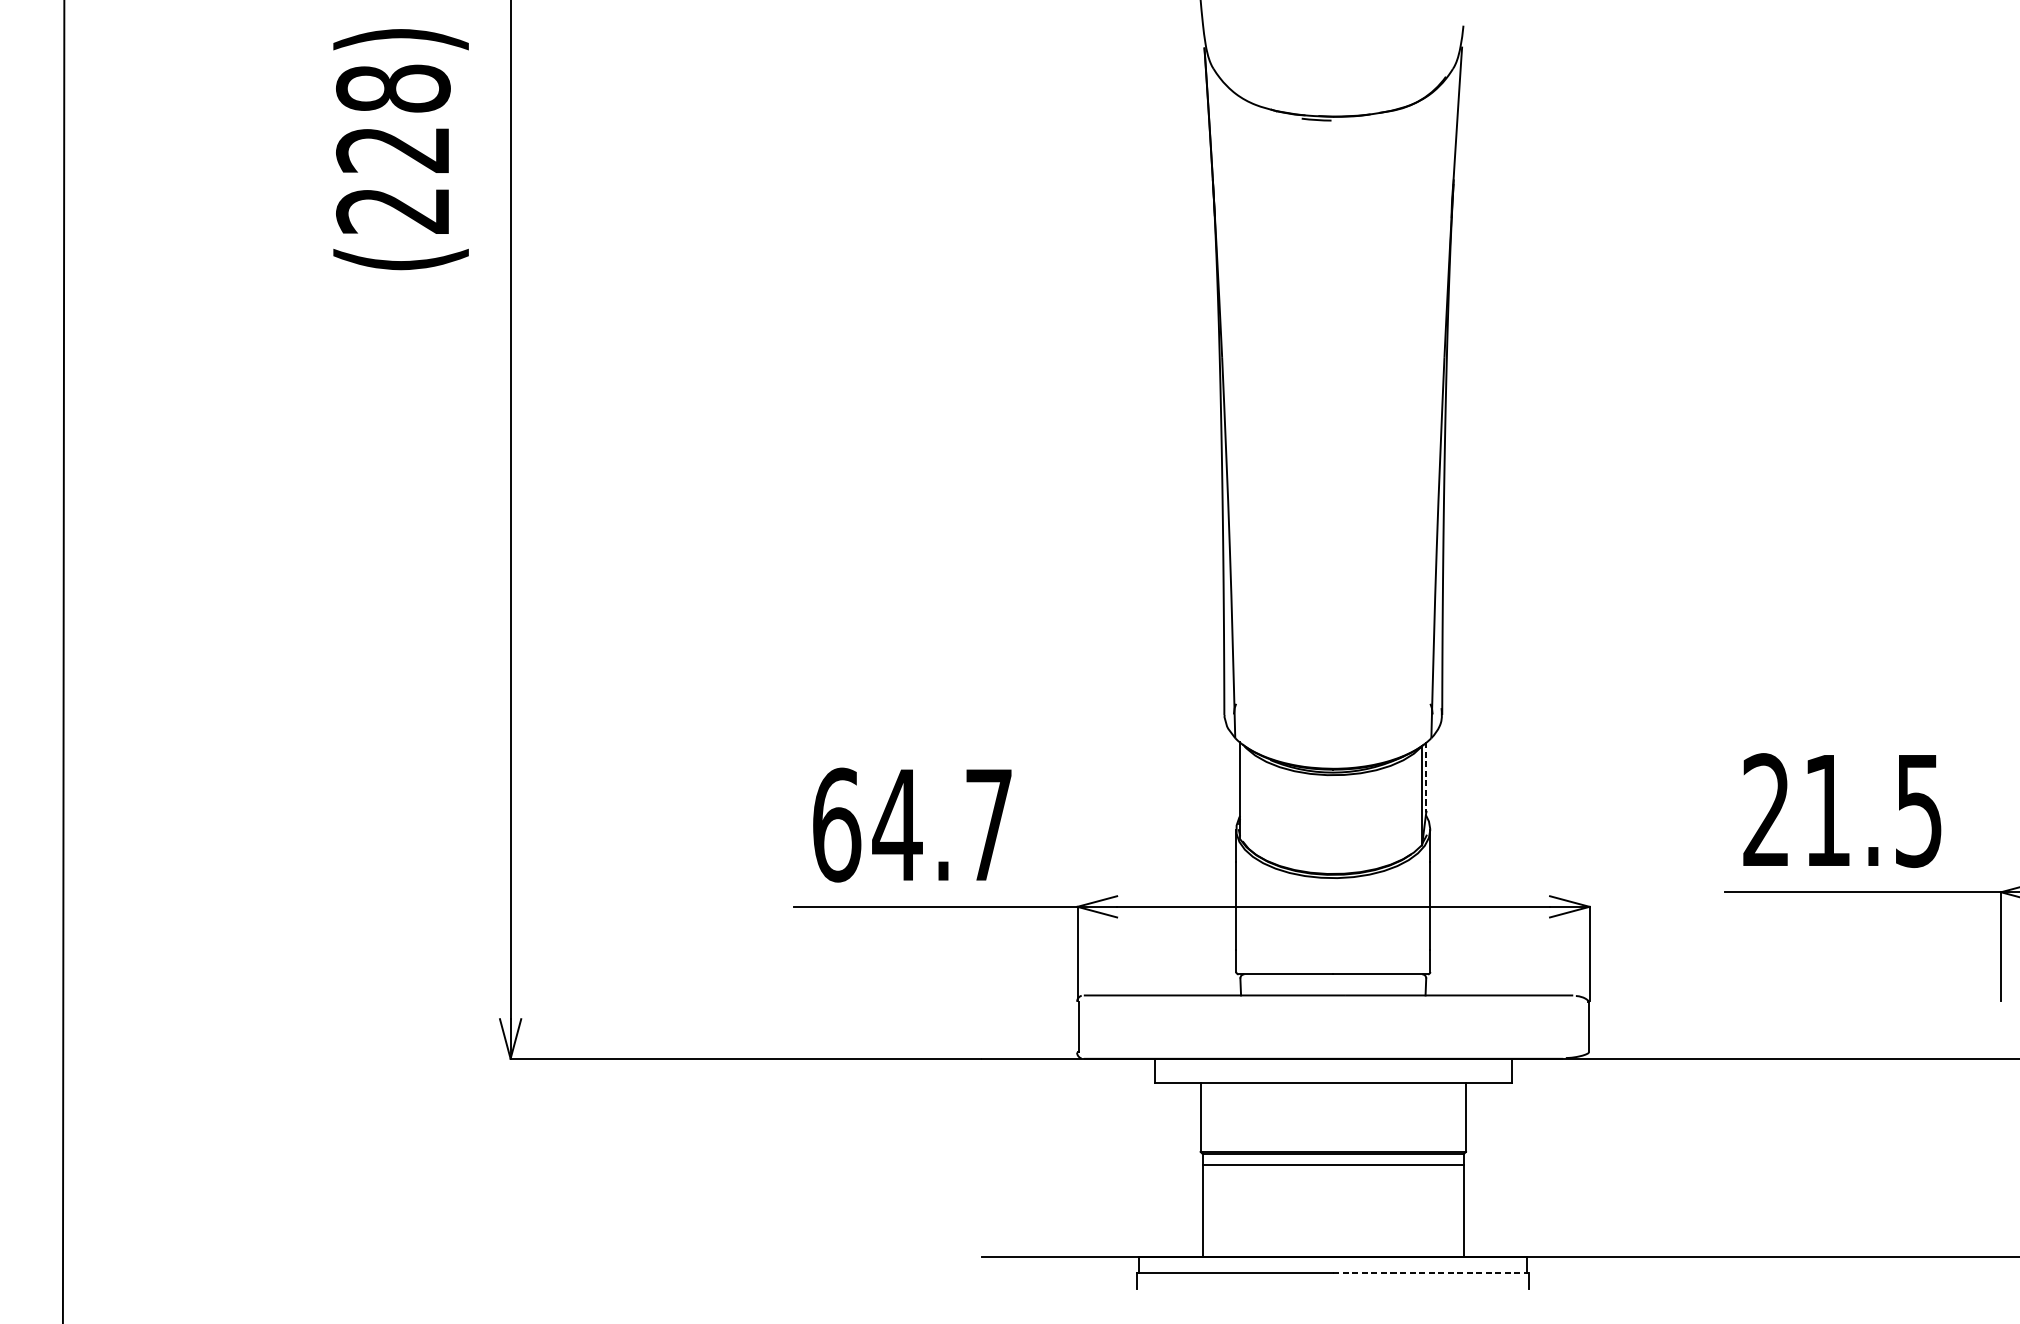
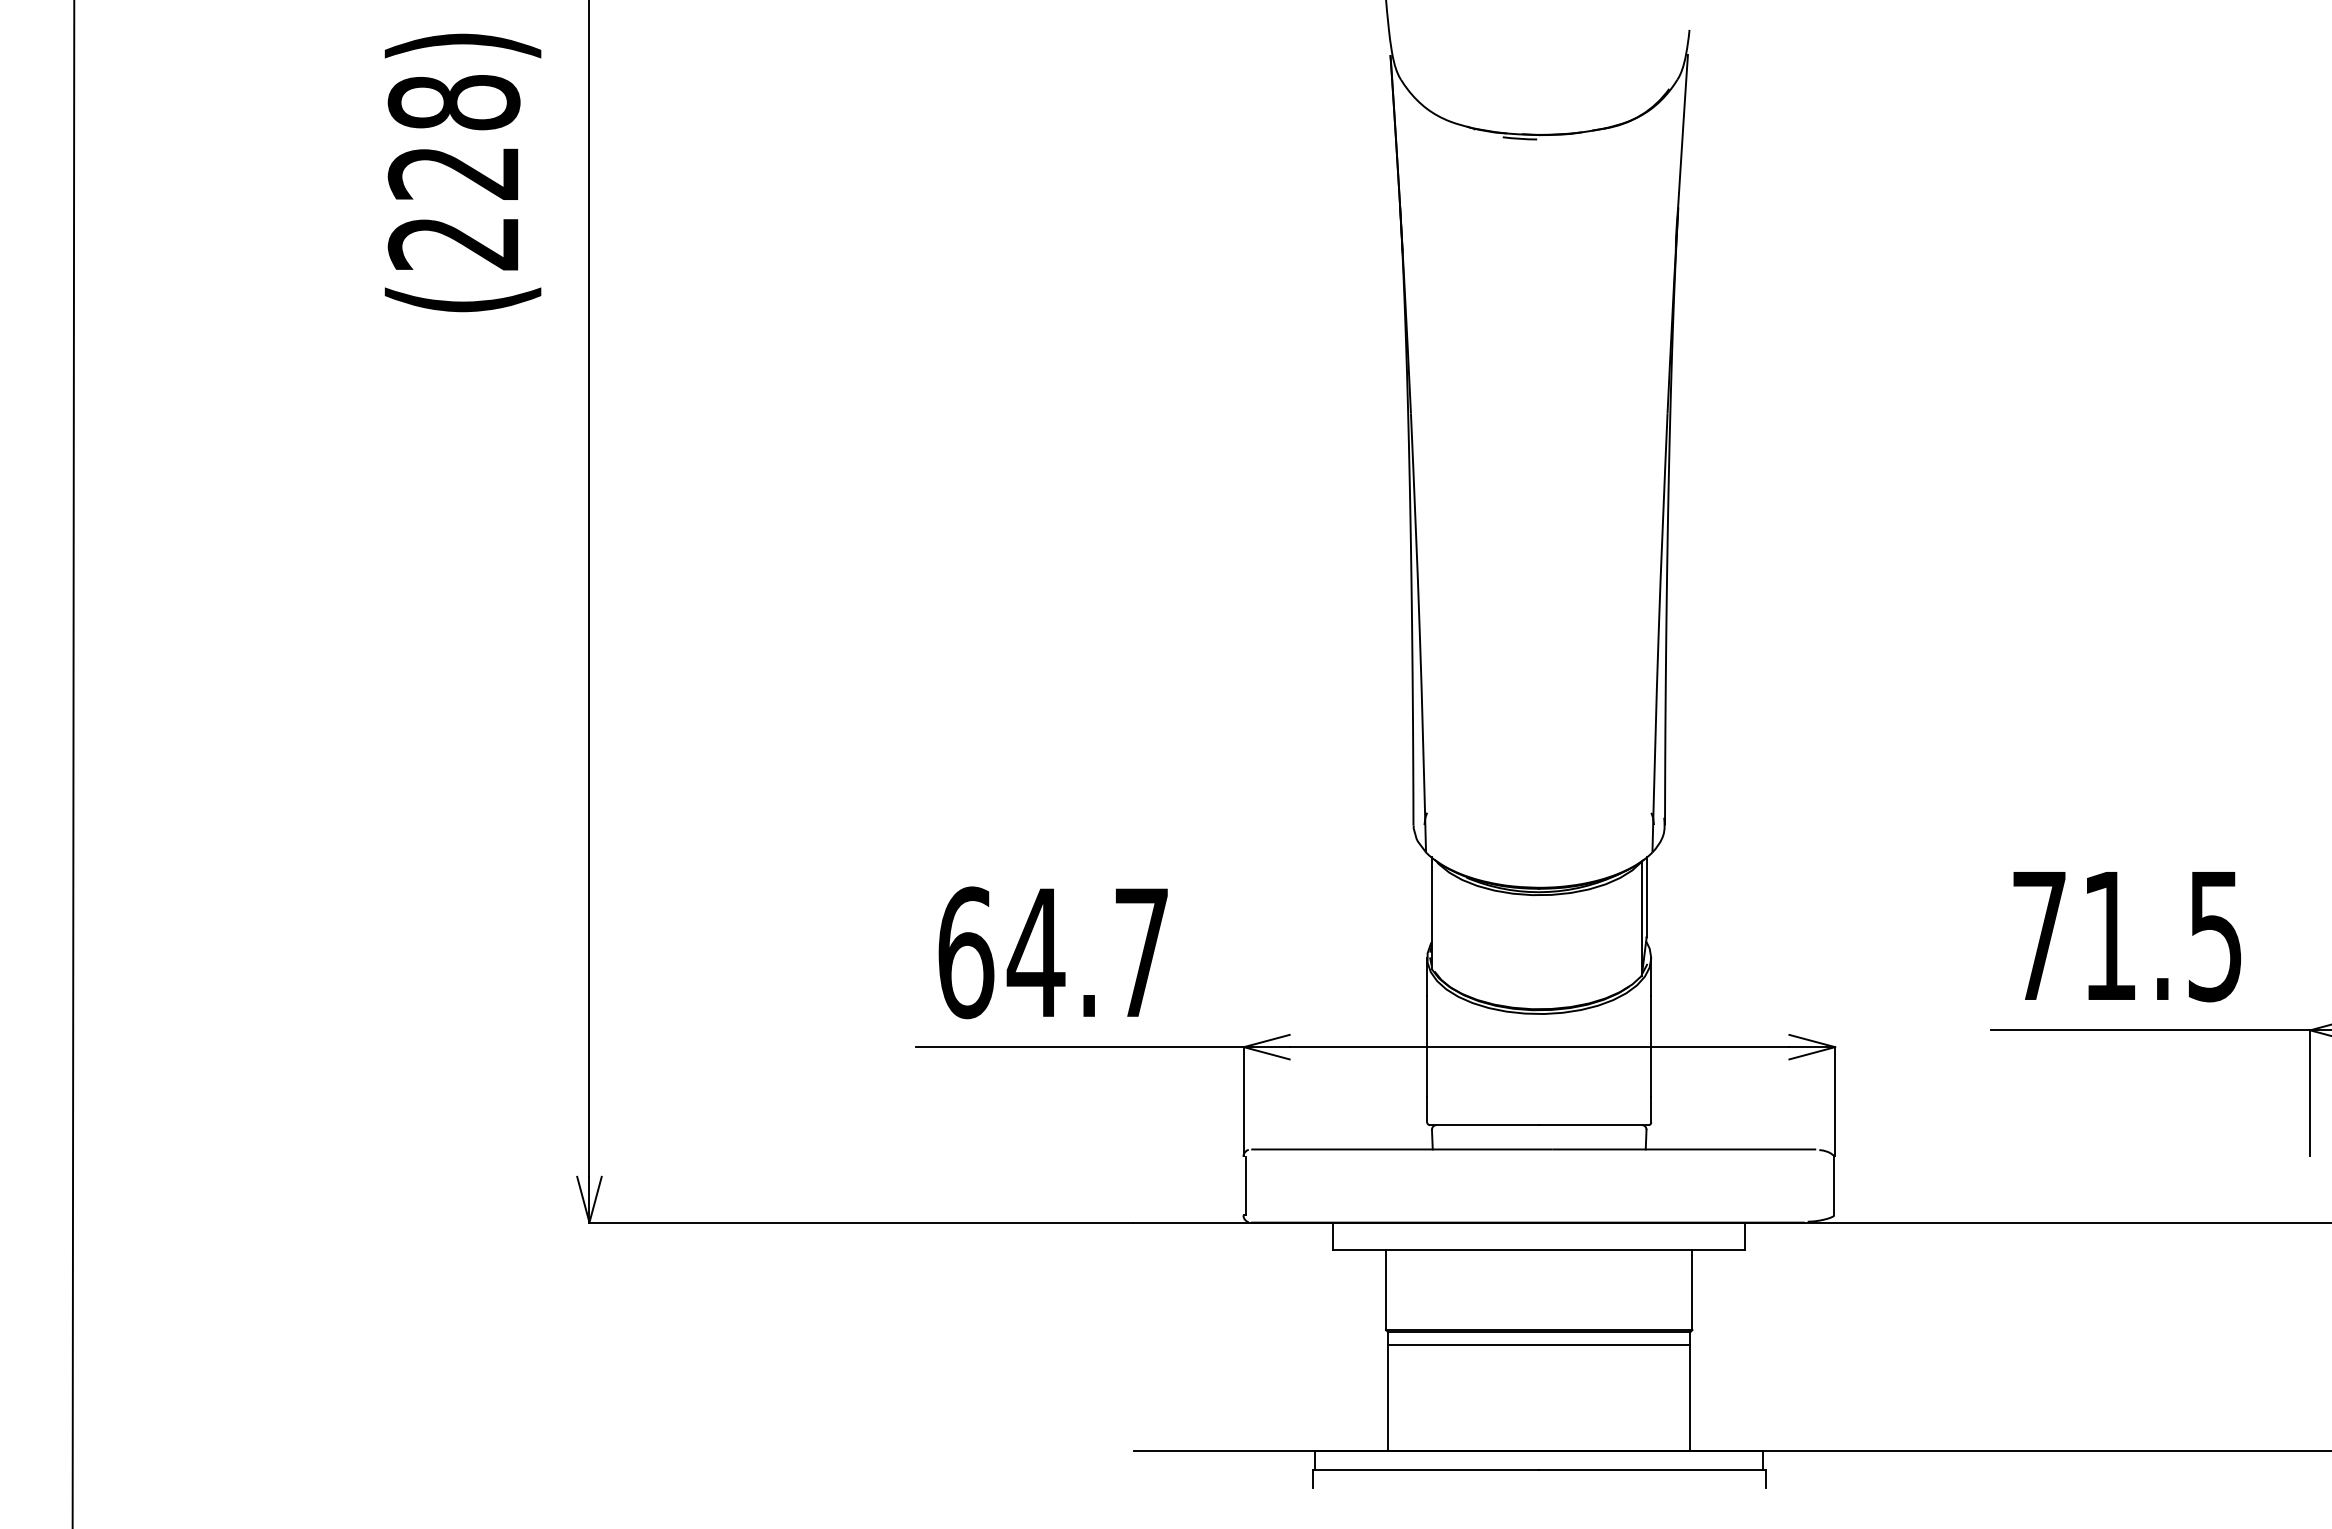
line: (1426, 777) -> (1646, 897), dashed -> solid
text: (1765, 809) -> (2038, 934), 21.5 -> 71.5
line: (1431, 1272) -> (1652, 1469), dashed -> solid

